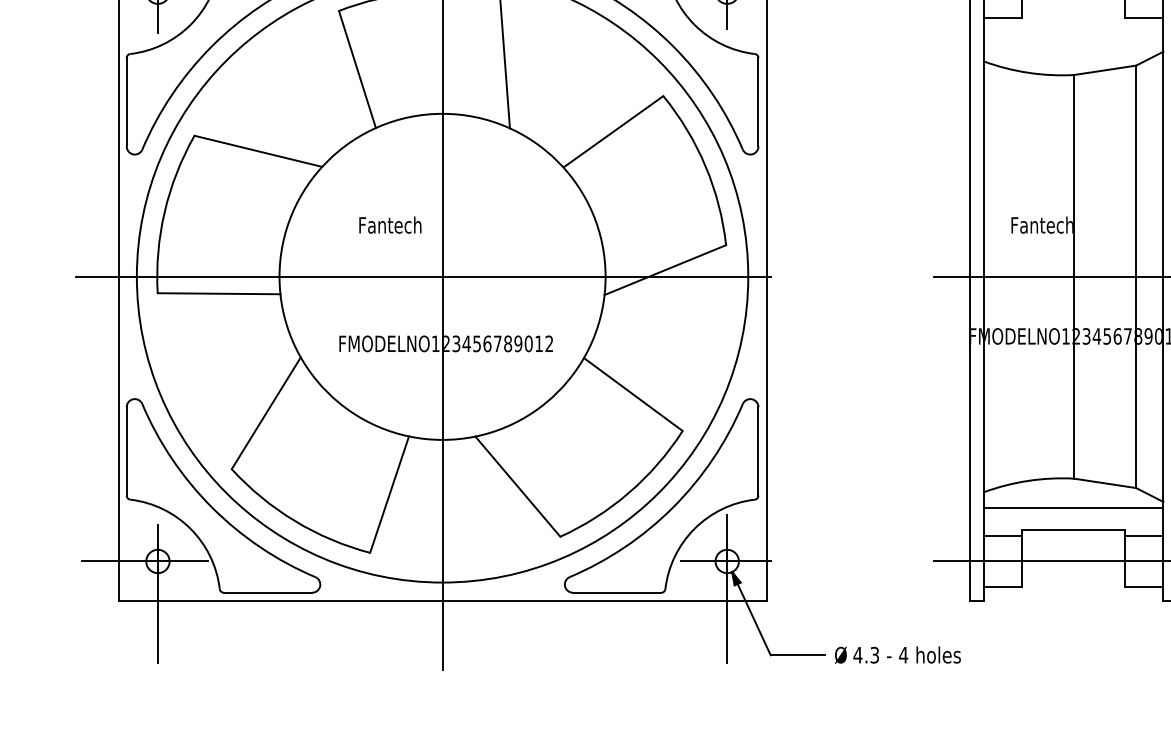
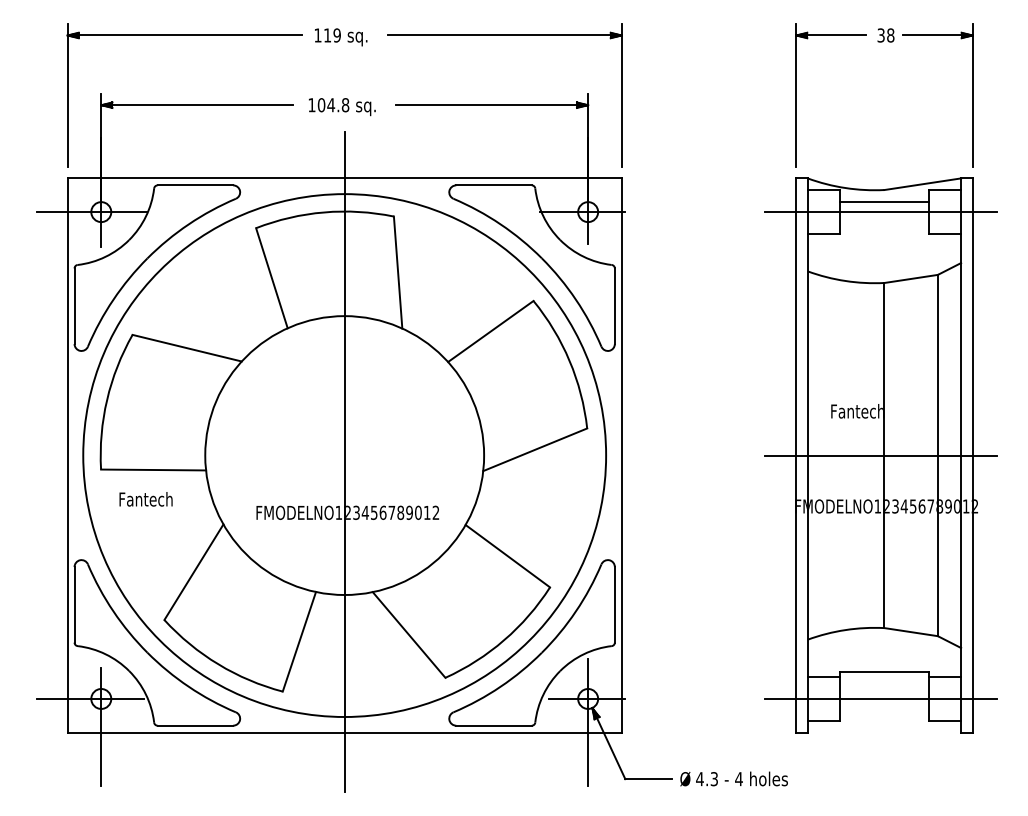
text: (389, 225) -> (145, 499), moved
line: (422, 276) -> (327, 455), removed
line: (1073, 508) -> (884, 653), removed

